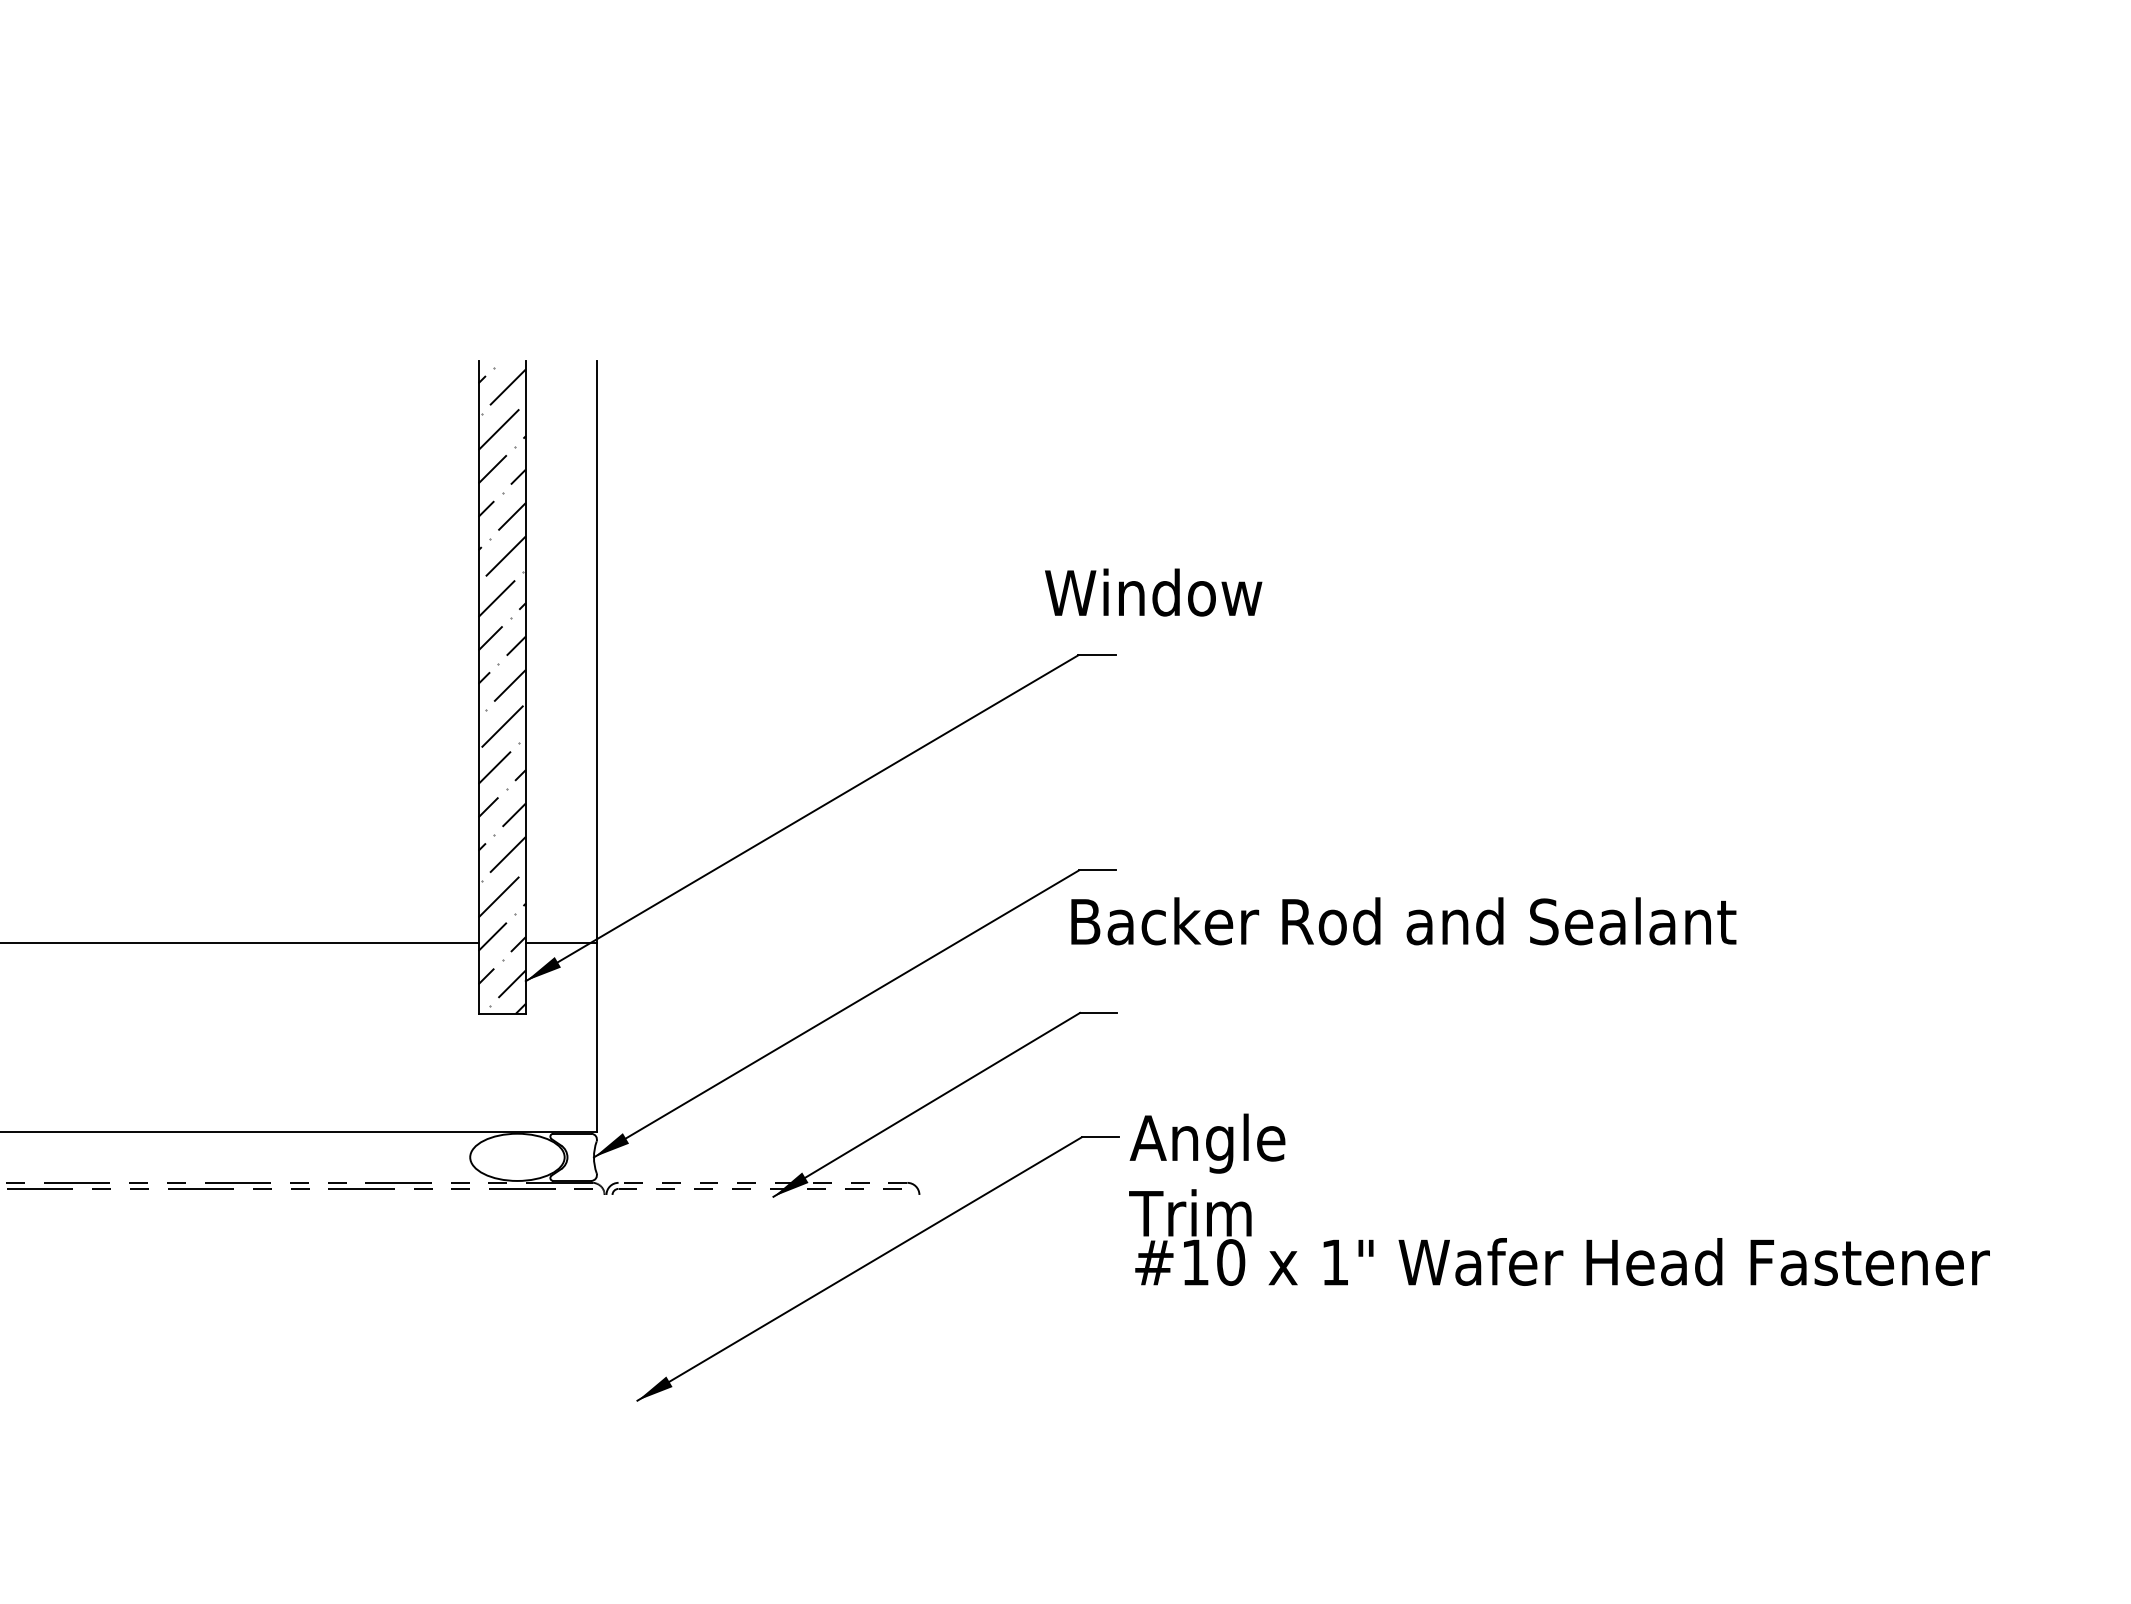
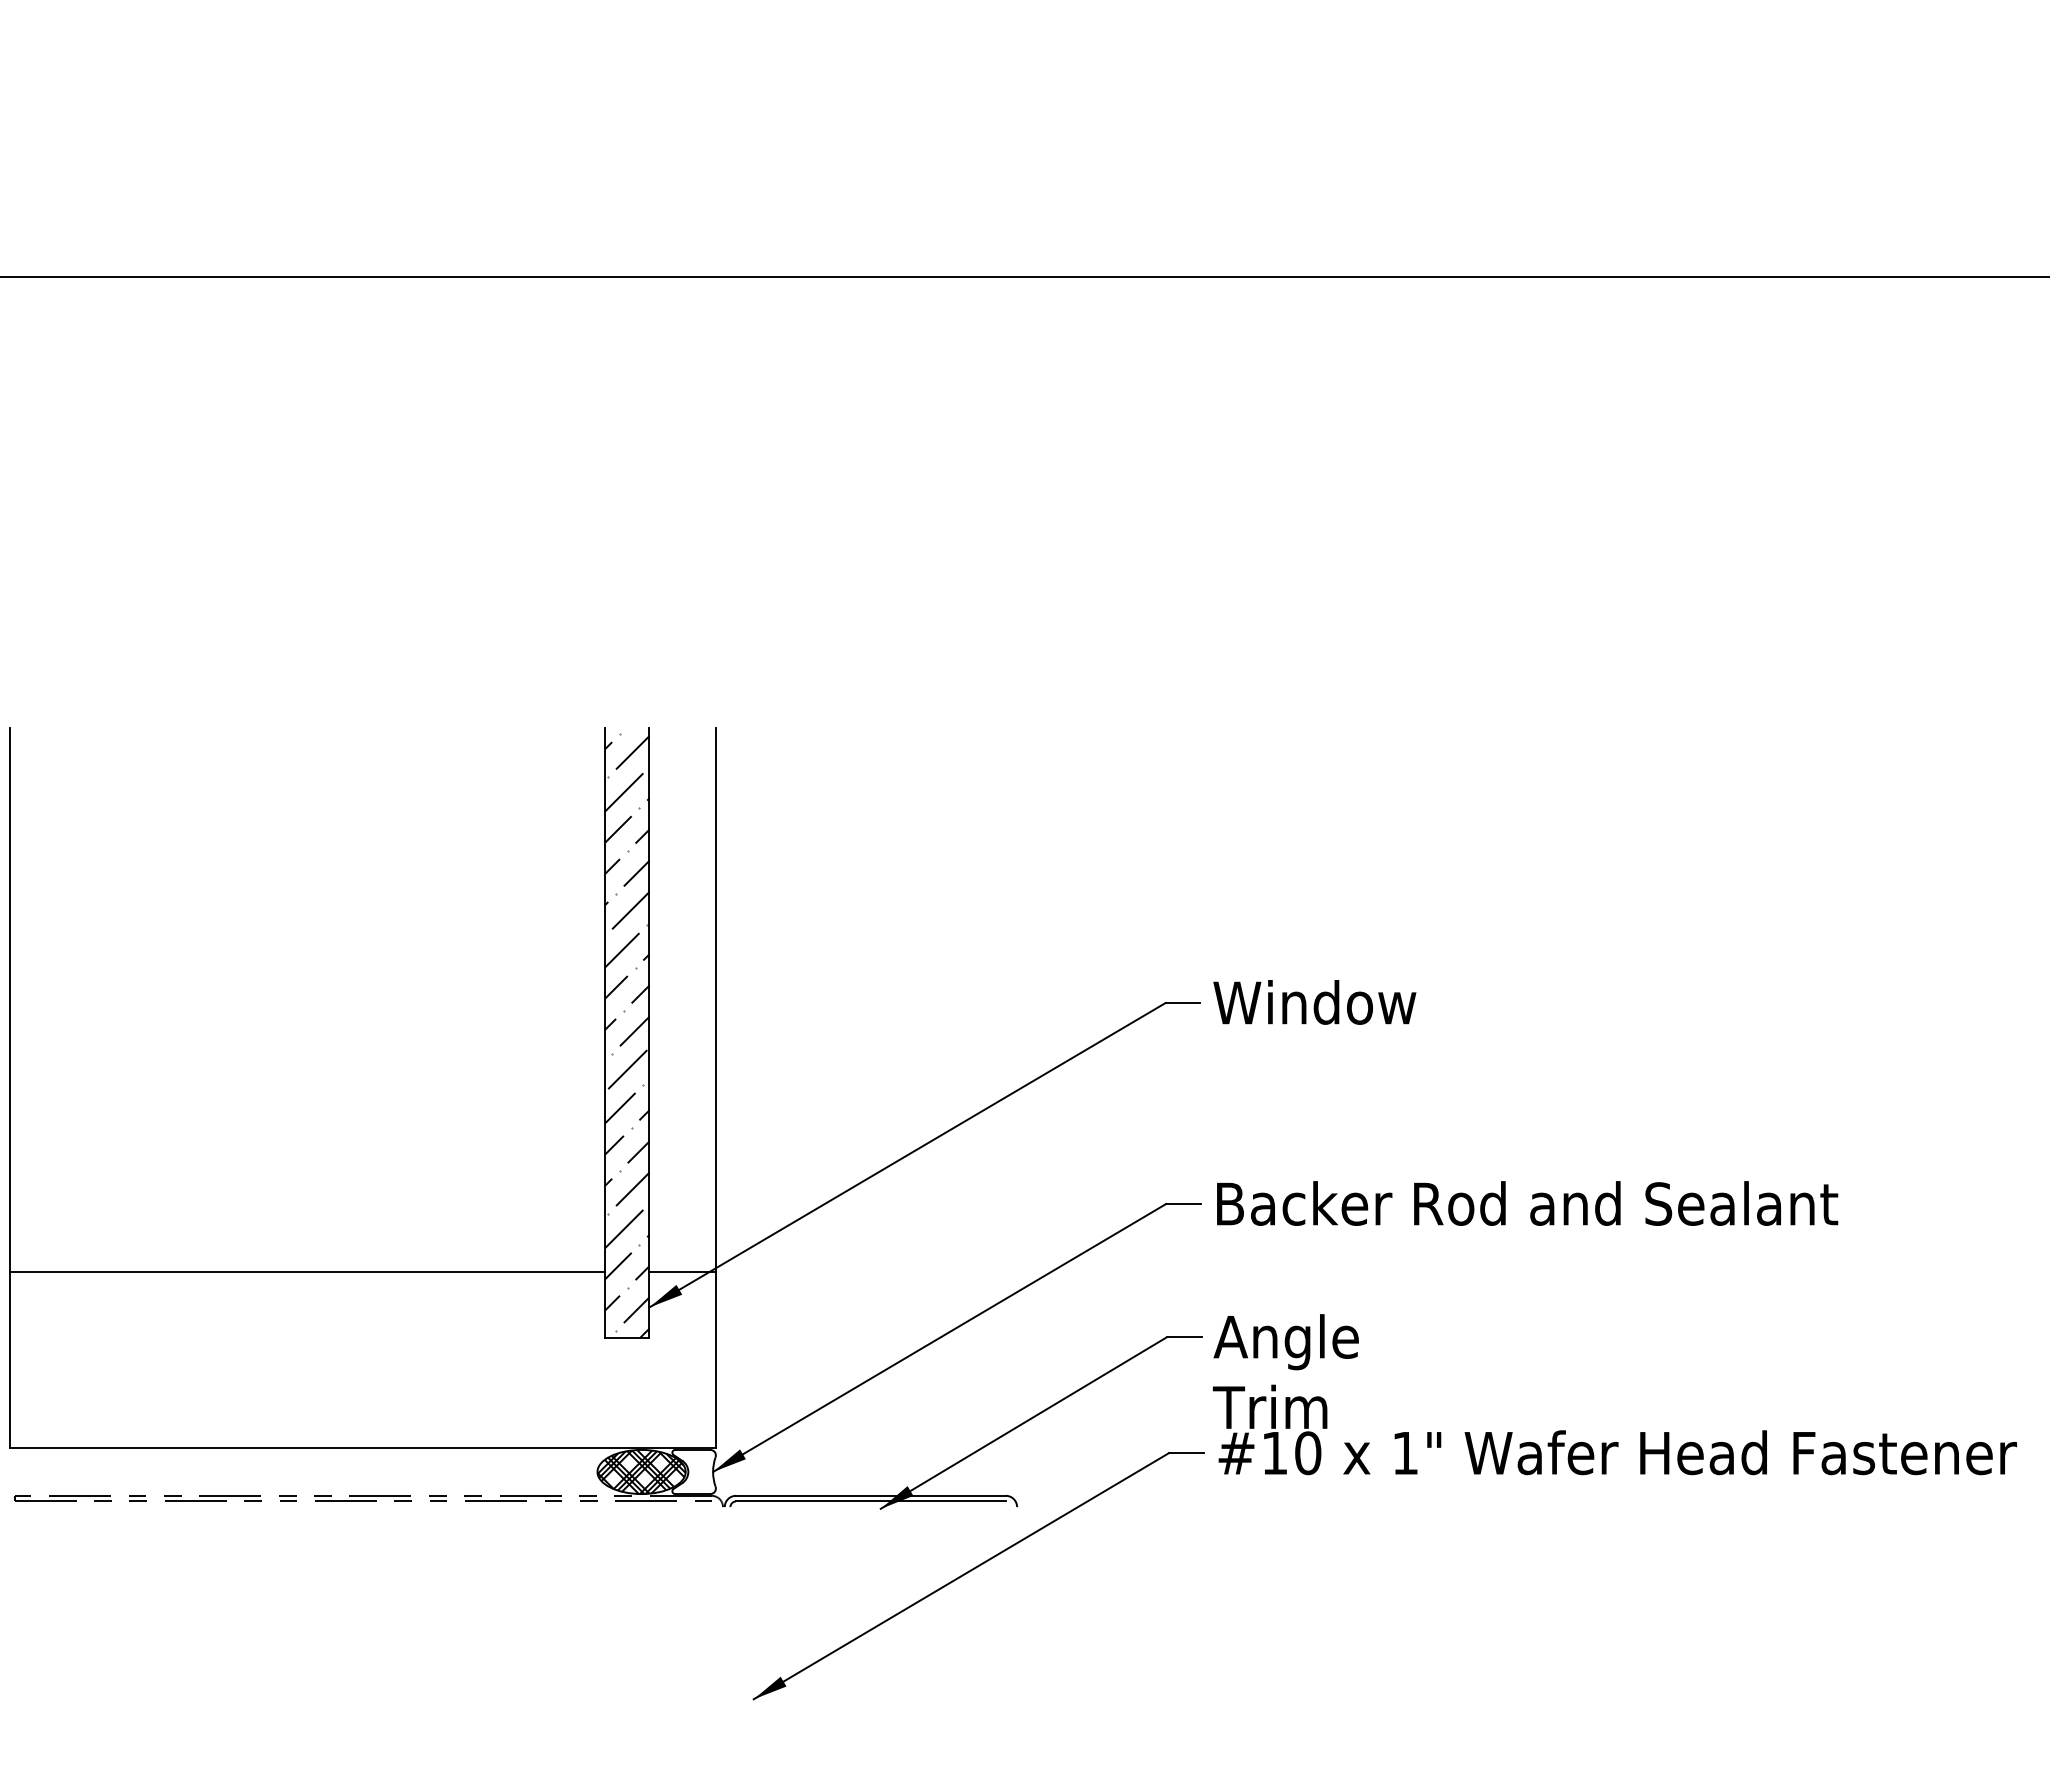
text: (1153, 592) -> (1314, 1002), moved
text: (1403, 921) -> (1527, 1203), moved
hatch: (517, 1157) -> (641, 1472), added
line: (762, 1182) -> (870, 1495), dashed -> solid
line: (762, 1188) -> (870, 1501), dashed -> solid
text: (1559, 1199) -> (1614, 1394), moved

